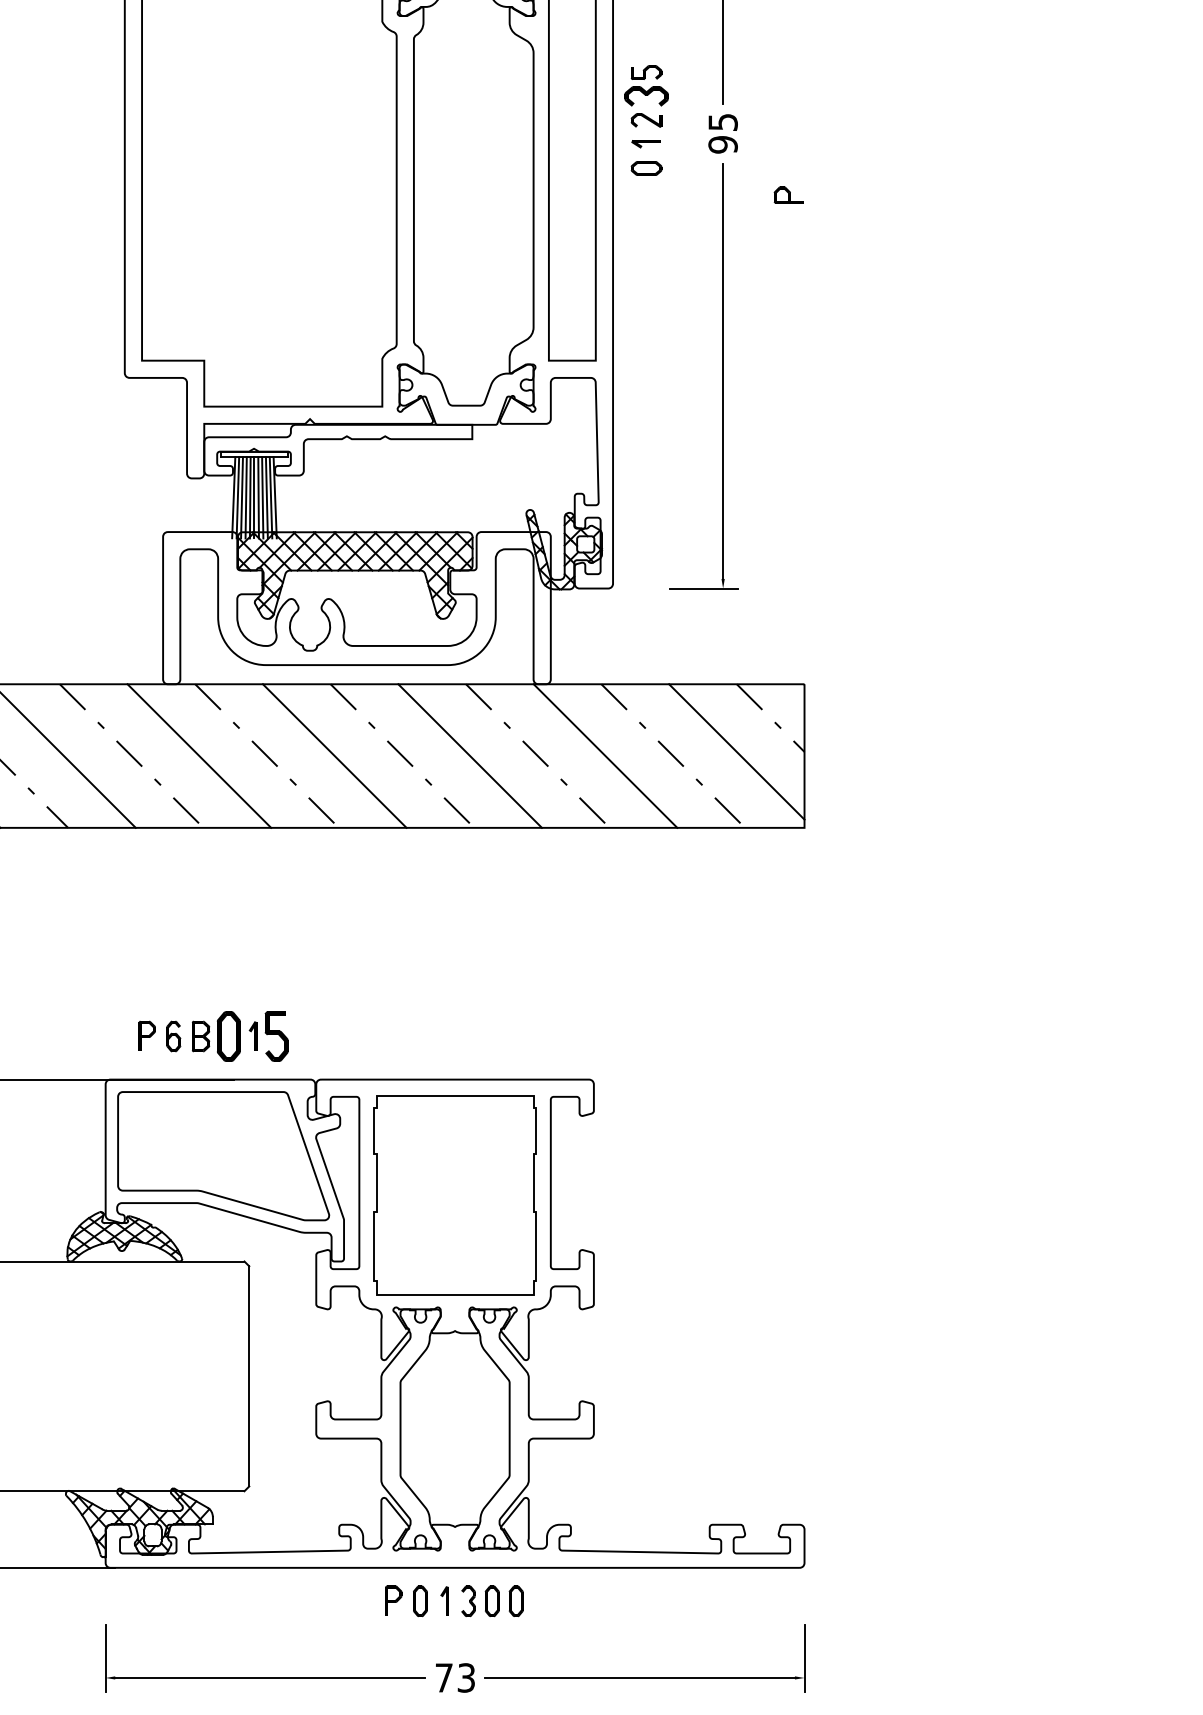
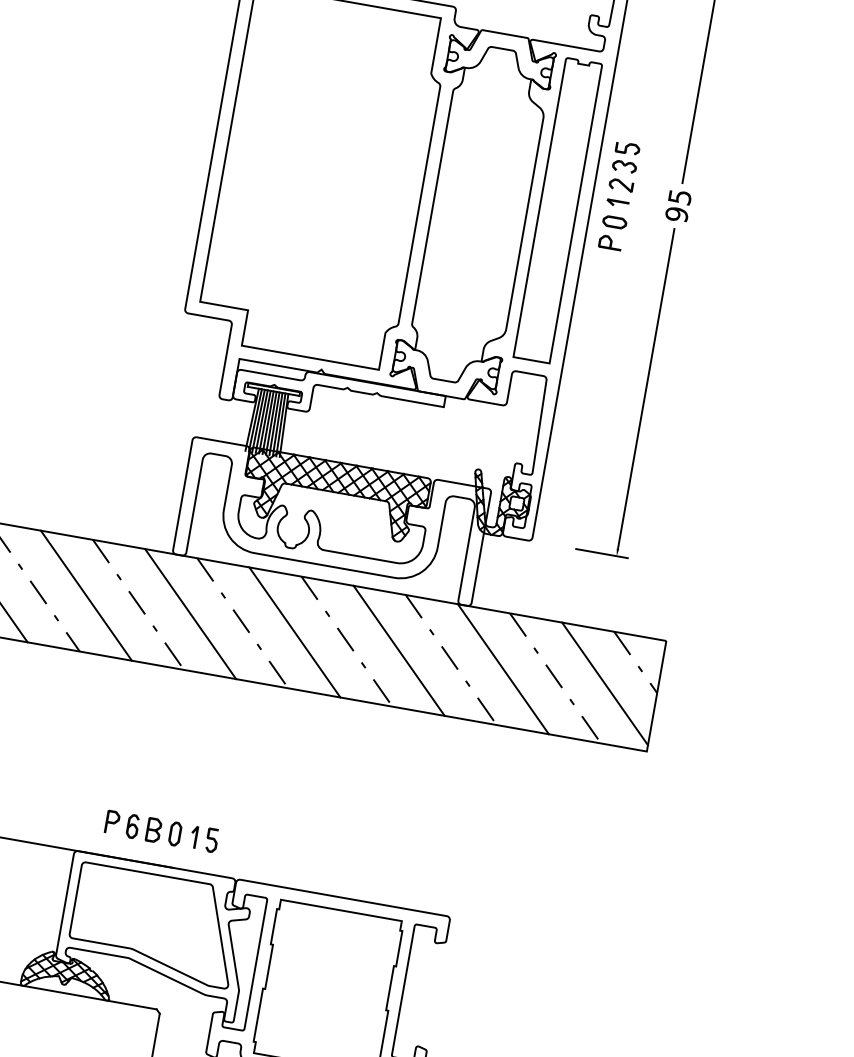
part: (646, 96) -> (624, 166), size x0.71
part: (788, 194) -> (610, 242), moved
part: (228, 1036) -> (175, 833), size x0.62
part: (276, 1036) -> (211, 840), size x0.62

